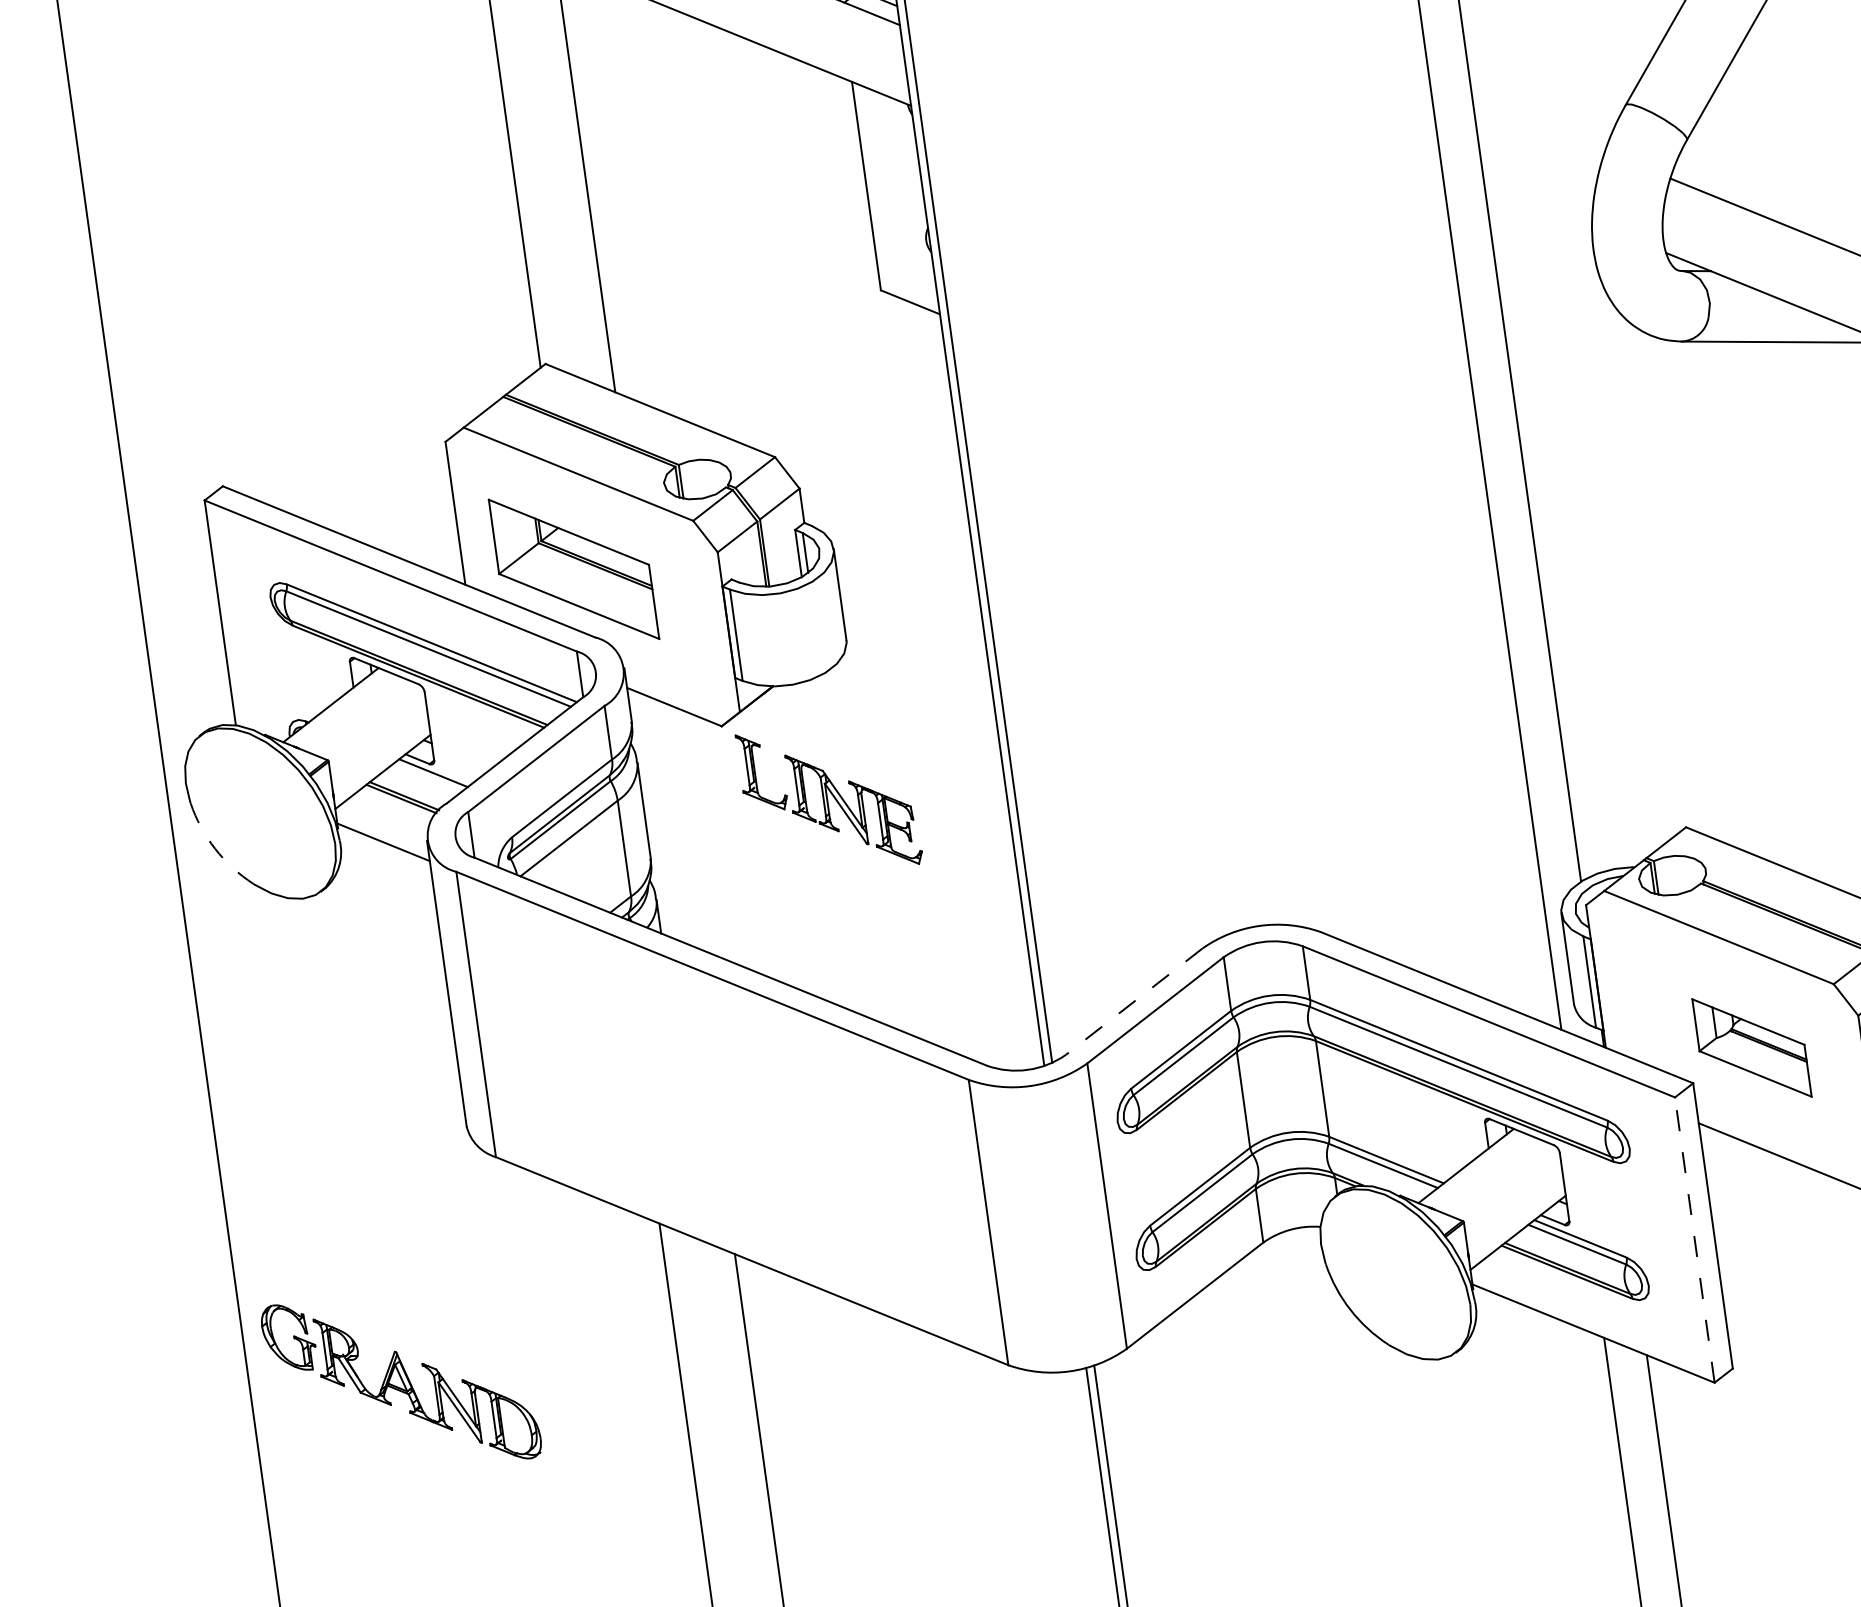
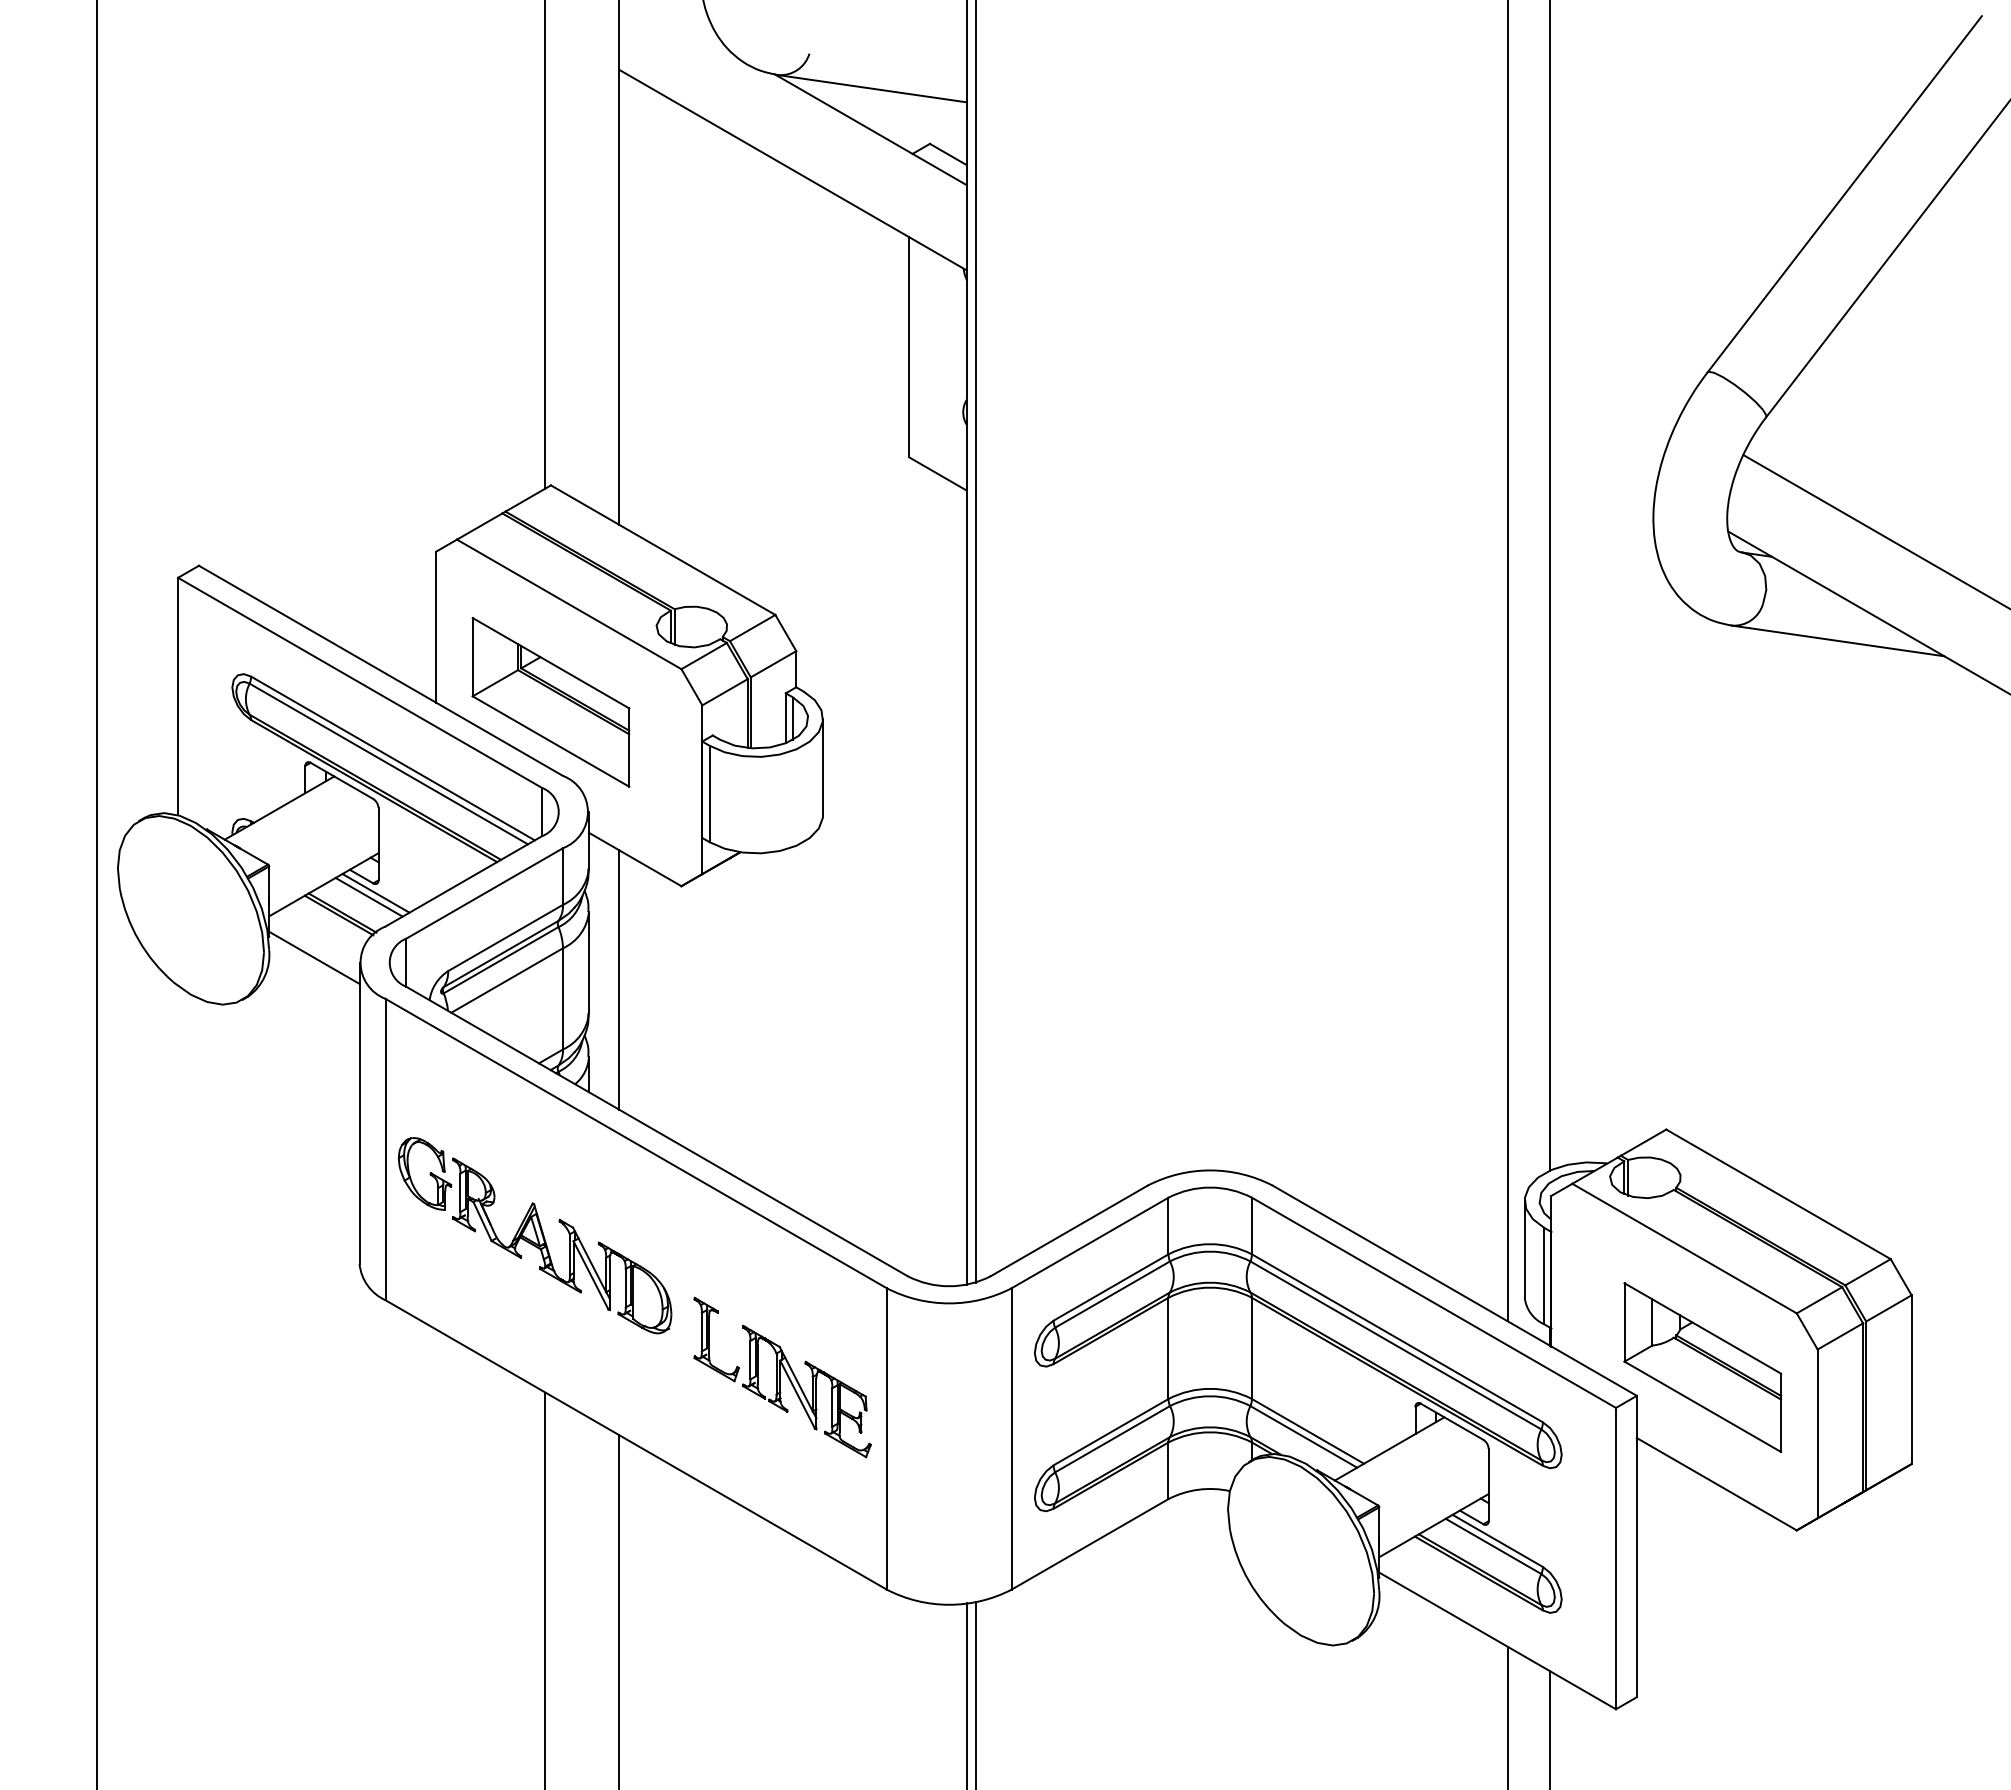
line: (426, 777) -> (368, 896), added
part: (829, 799) -> (782, 1377), moved
line: (675, 822) -> (619, 979), added
arc: (214, 849) -> (138, 940), dashed -> solid
line: (1133, 1002) -> (1068, 1231), dashed -> solid
part: (1751, 1047) -> (1702, 1367), size x1.43
line: (1694, 1240) -> (1615, 1558), dashed -> solid
part: (400, 1381) -> (534, 1235), moved

